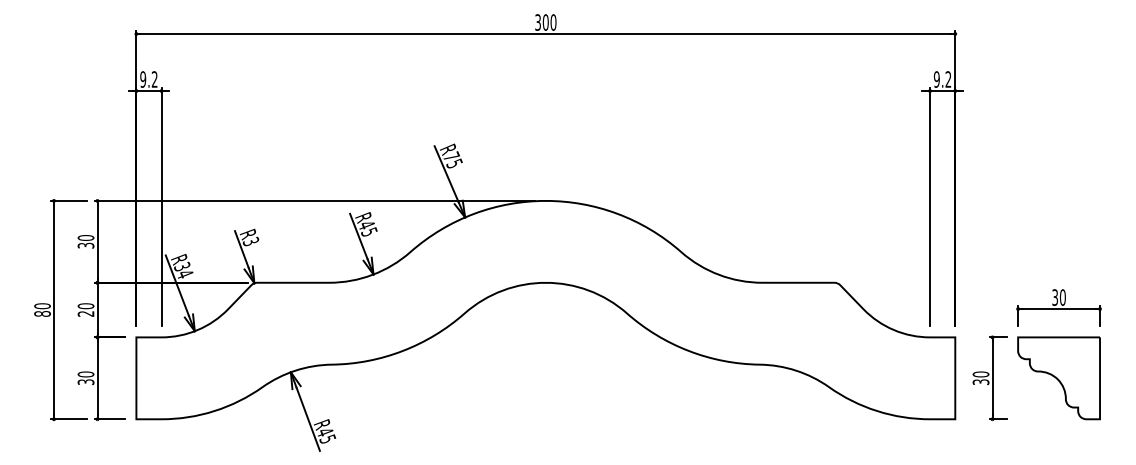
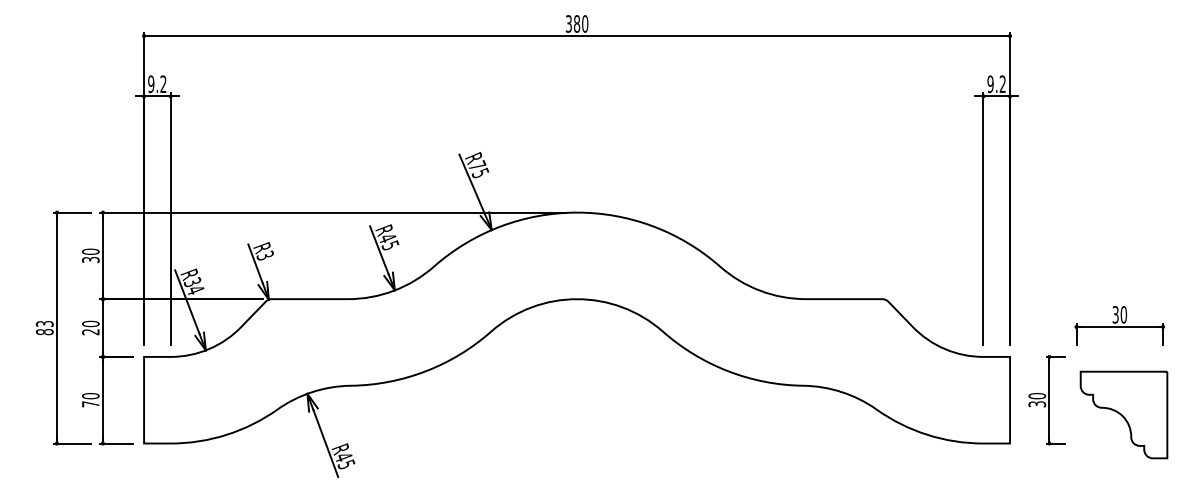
text: (545, 22) -> (576, 23), 300 -> 380
text: (42, 306) -> (44, 324), 80 -> 83
part: (1058, 378) -> (1123, 415), moved
text: (85, 382) -> (90, 404), 30 -> 70

